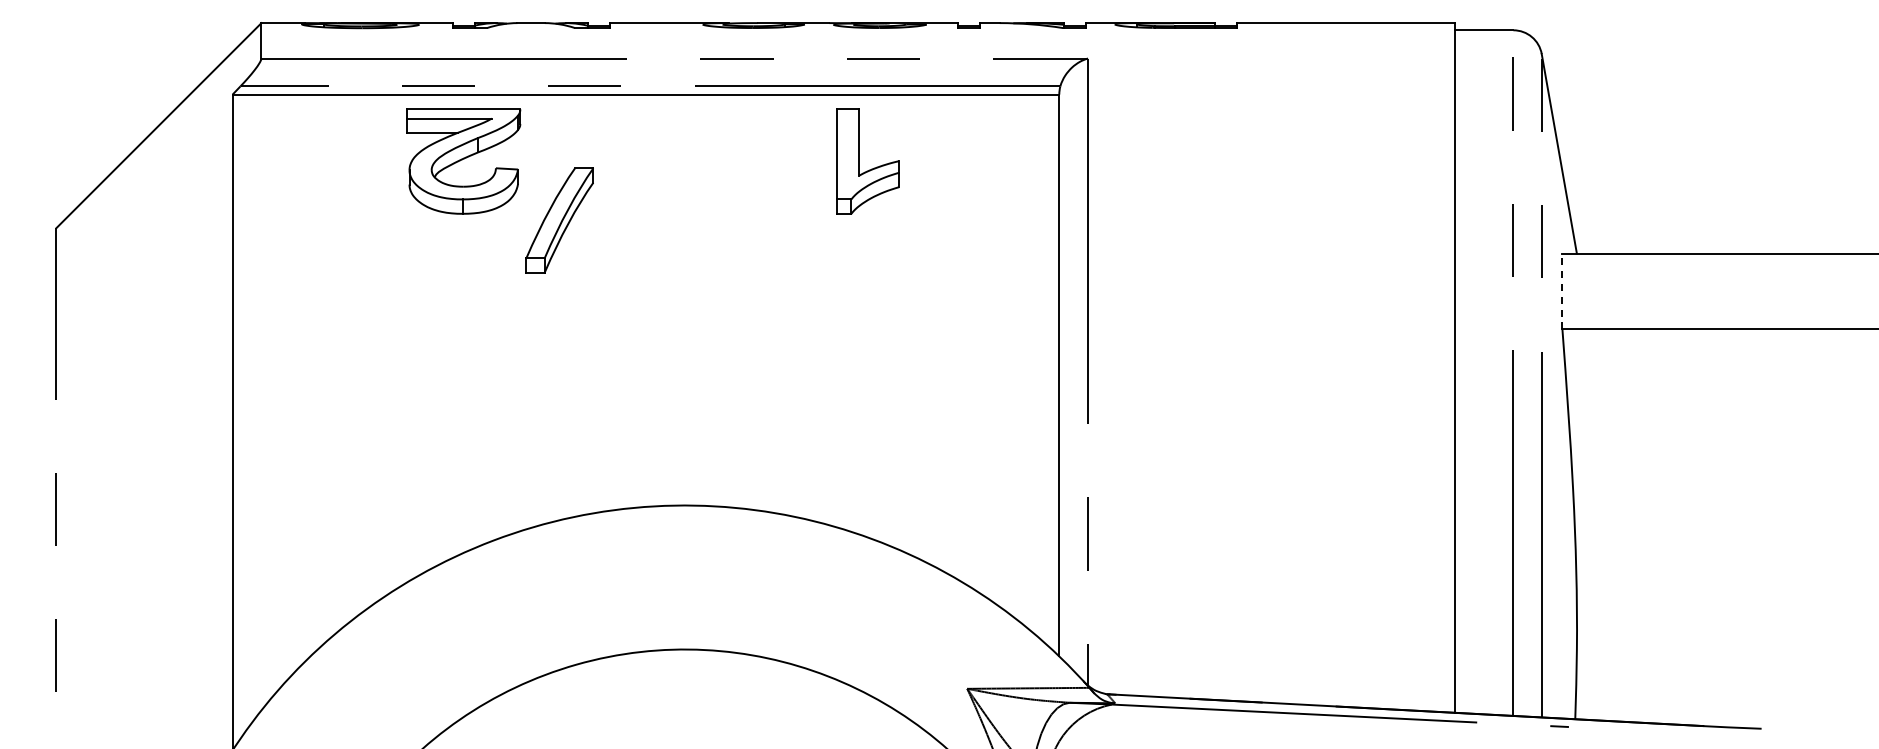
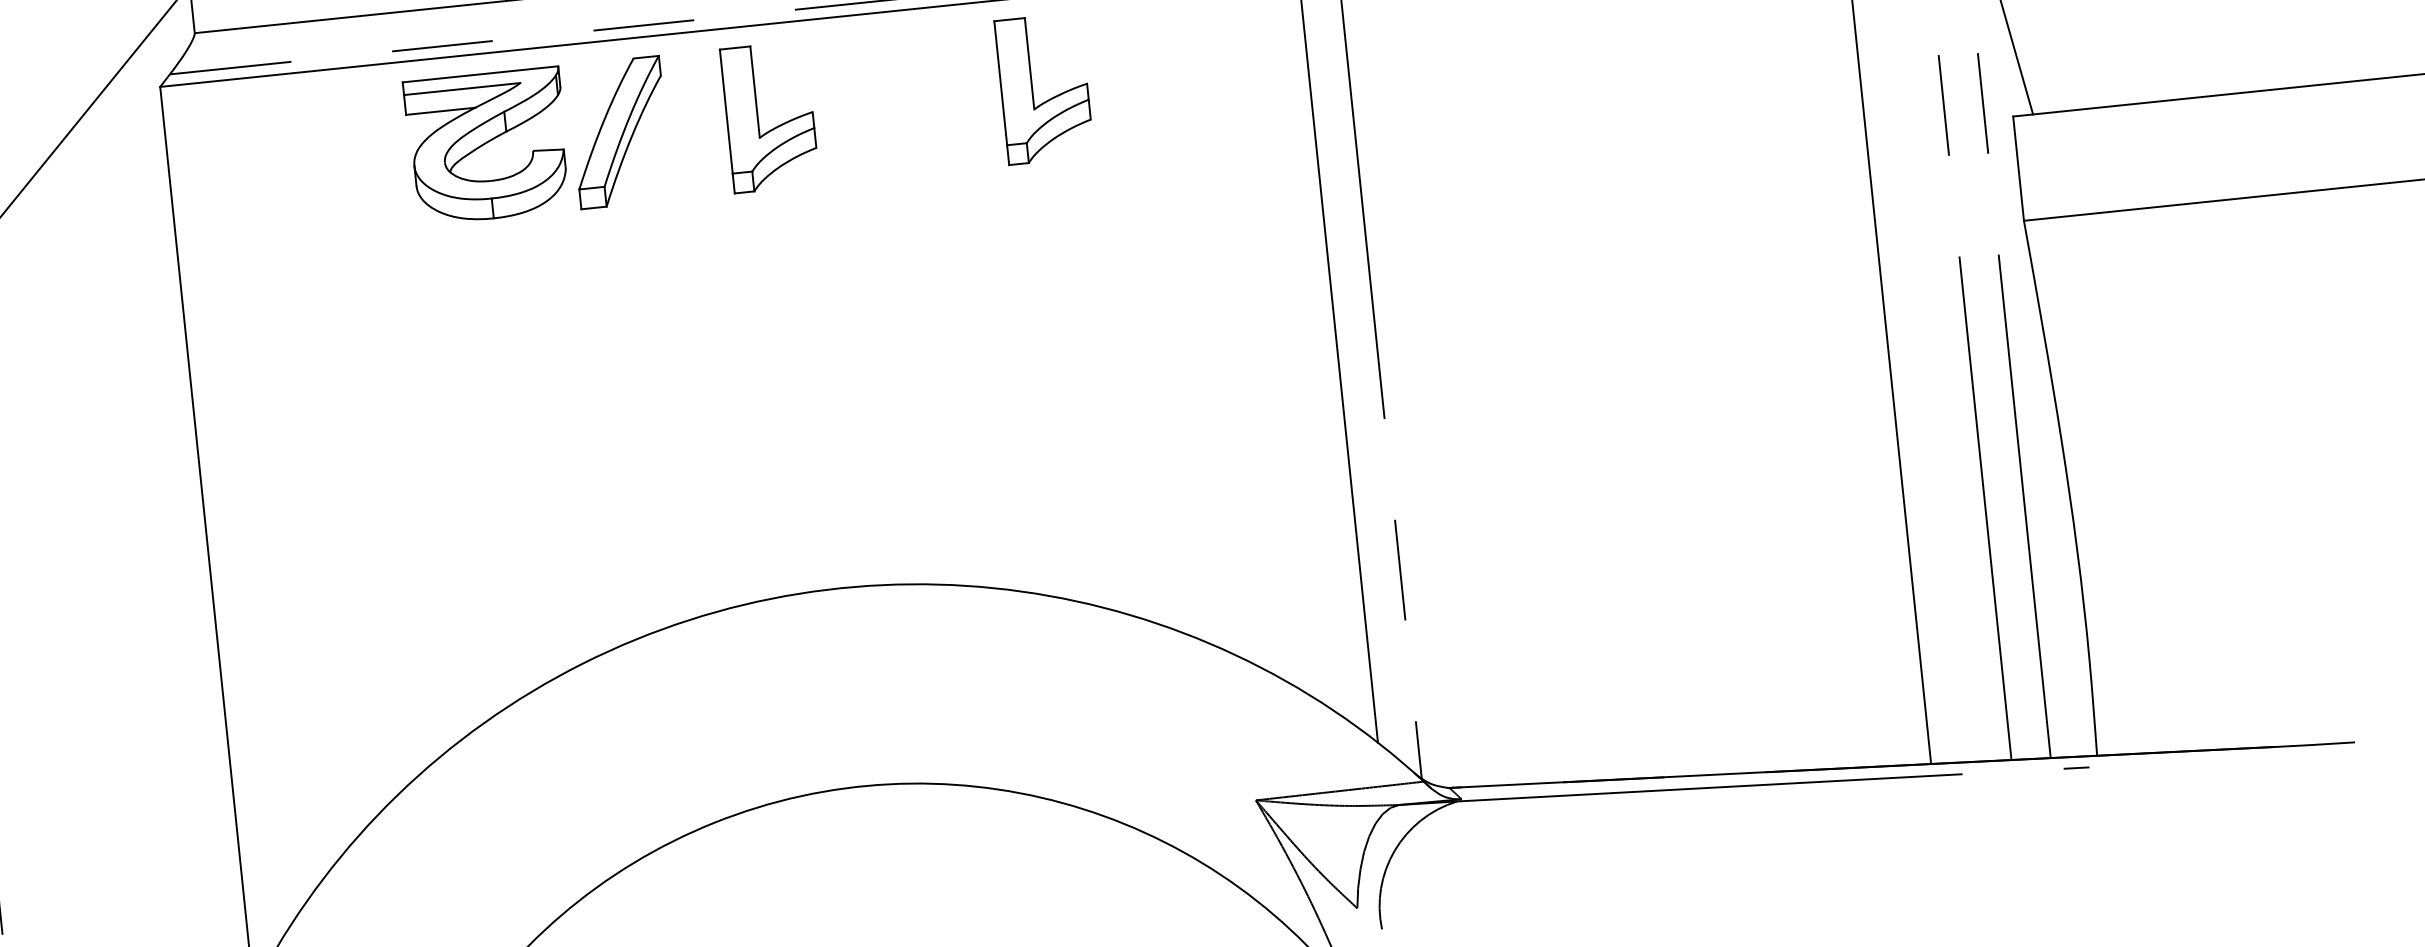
part: (660, 161) -> (758, 118), added
part: (559, 220) -> (619, 132), moved
line: (1562, 291) -> (2018, 168), dashed -> solid

